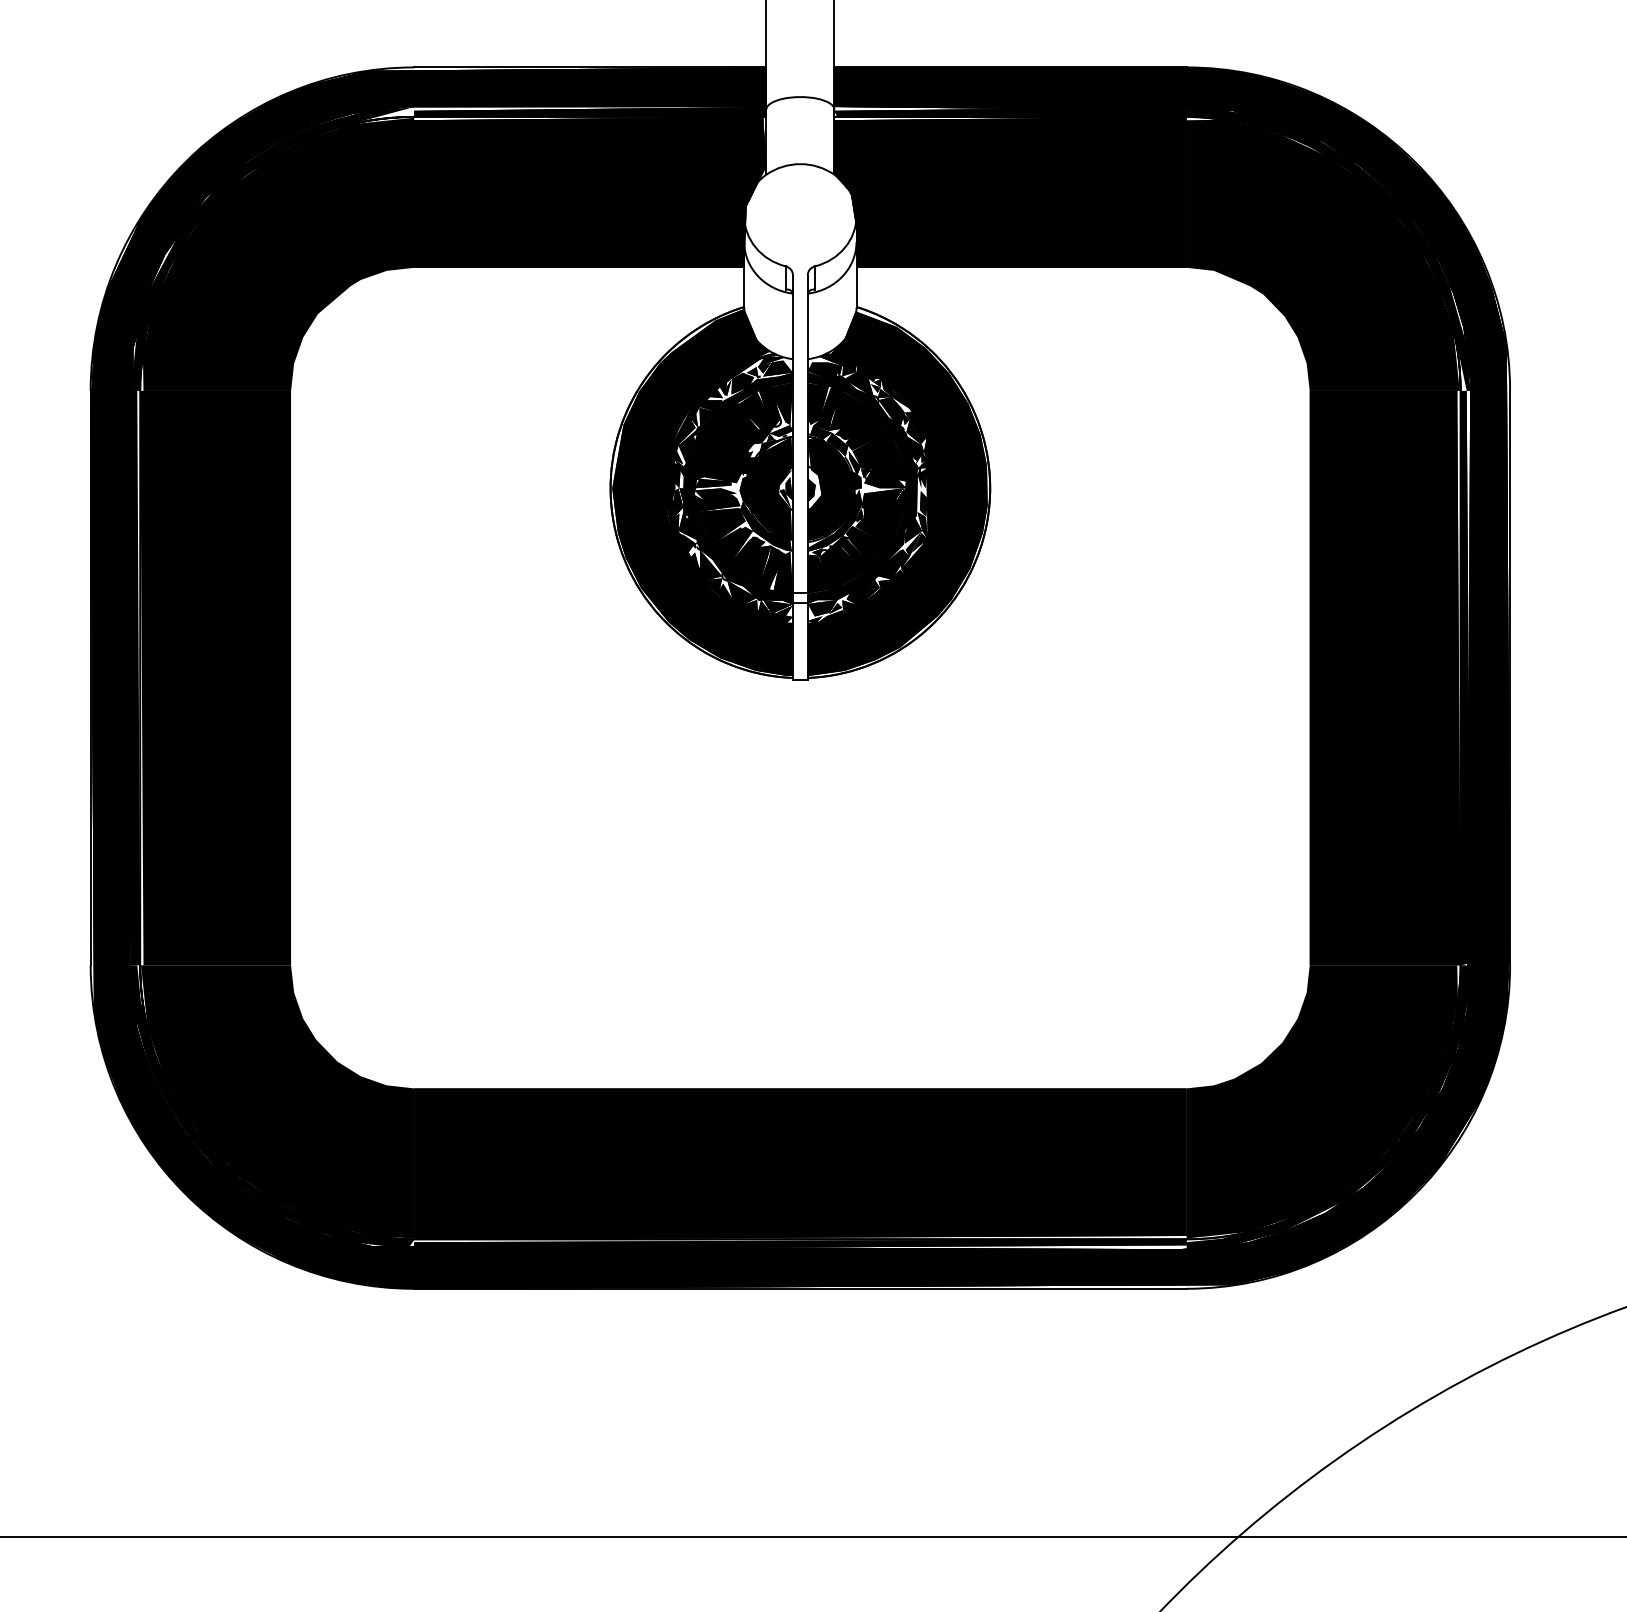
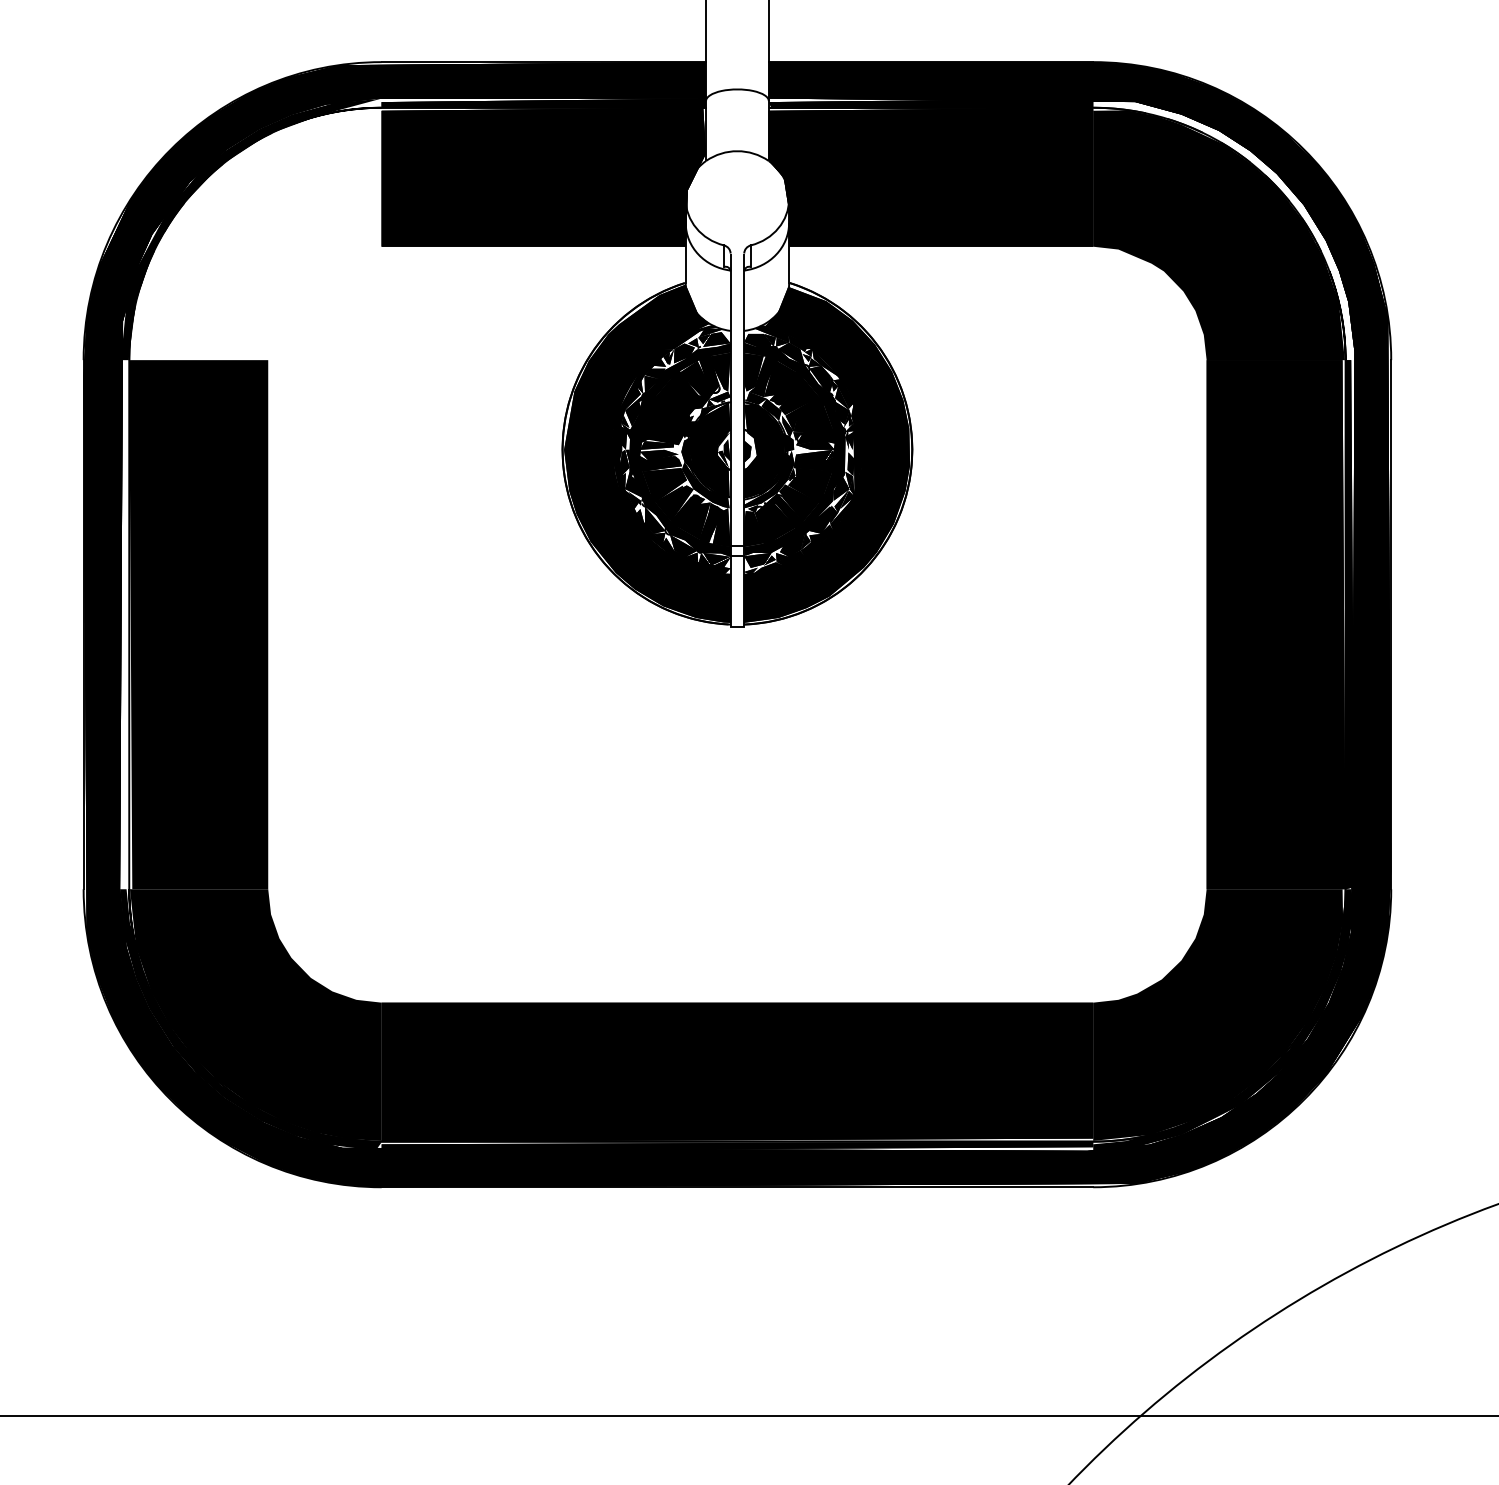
fill: (1328, 248) -> (1223, 228), removed
fill: (278, 253) -> (256, 233), removed
fill: (135, 677) -> (124, 624), removed

